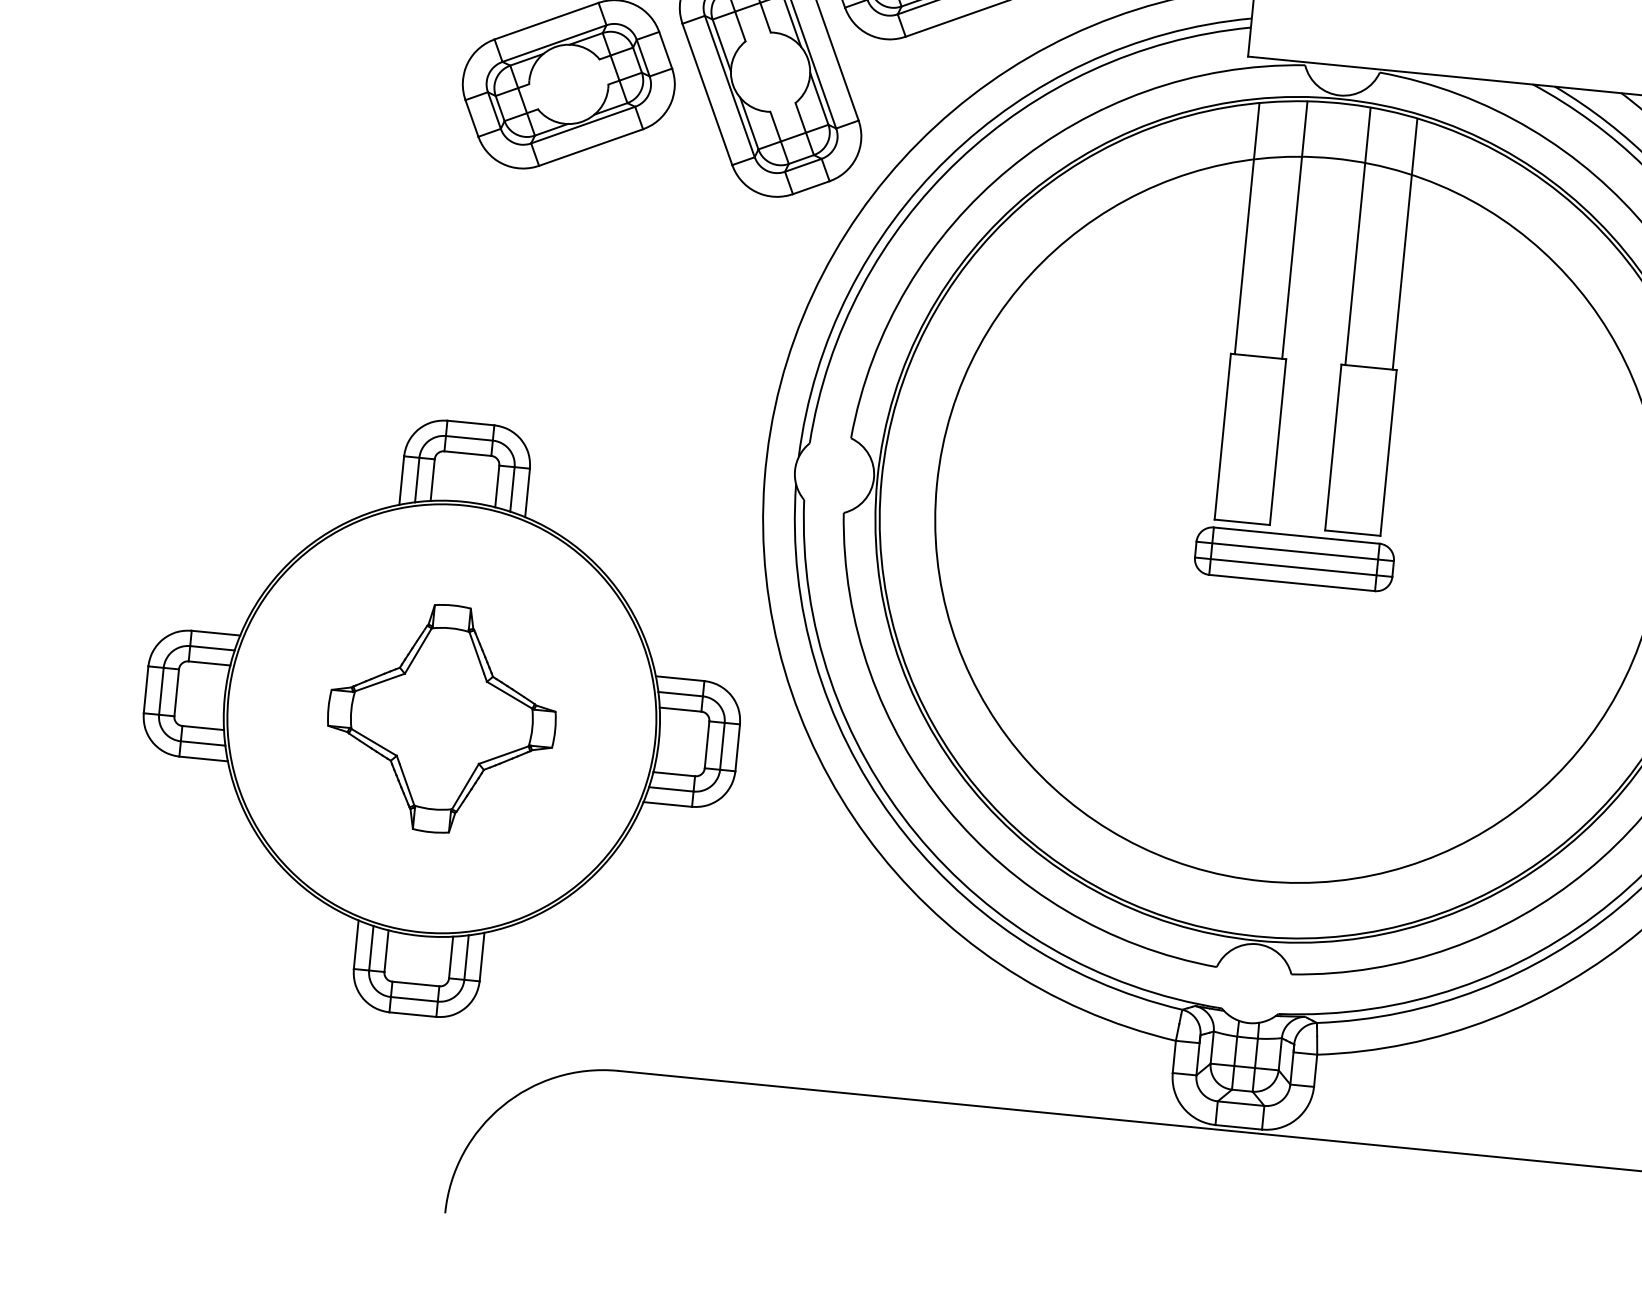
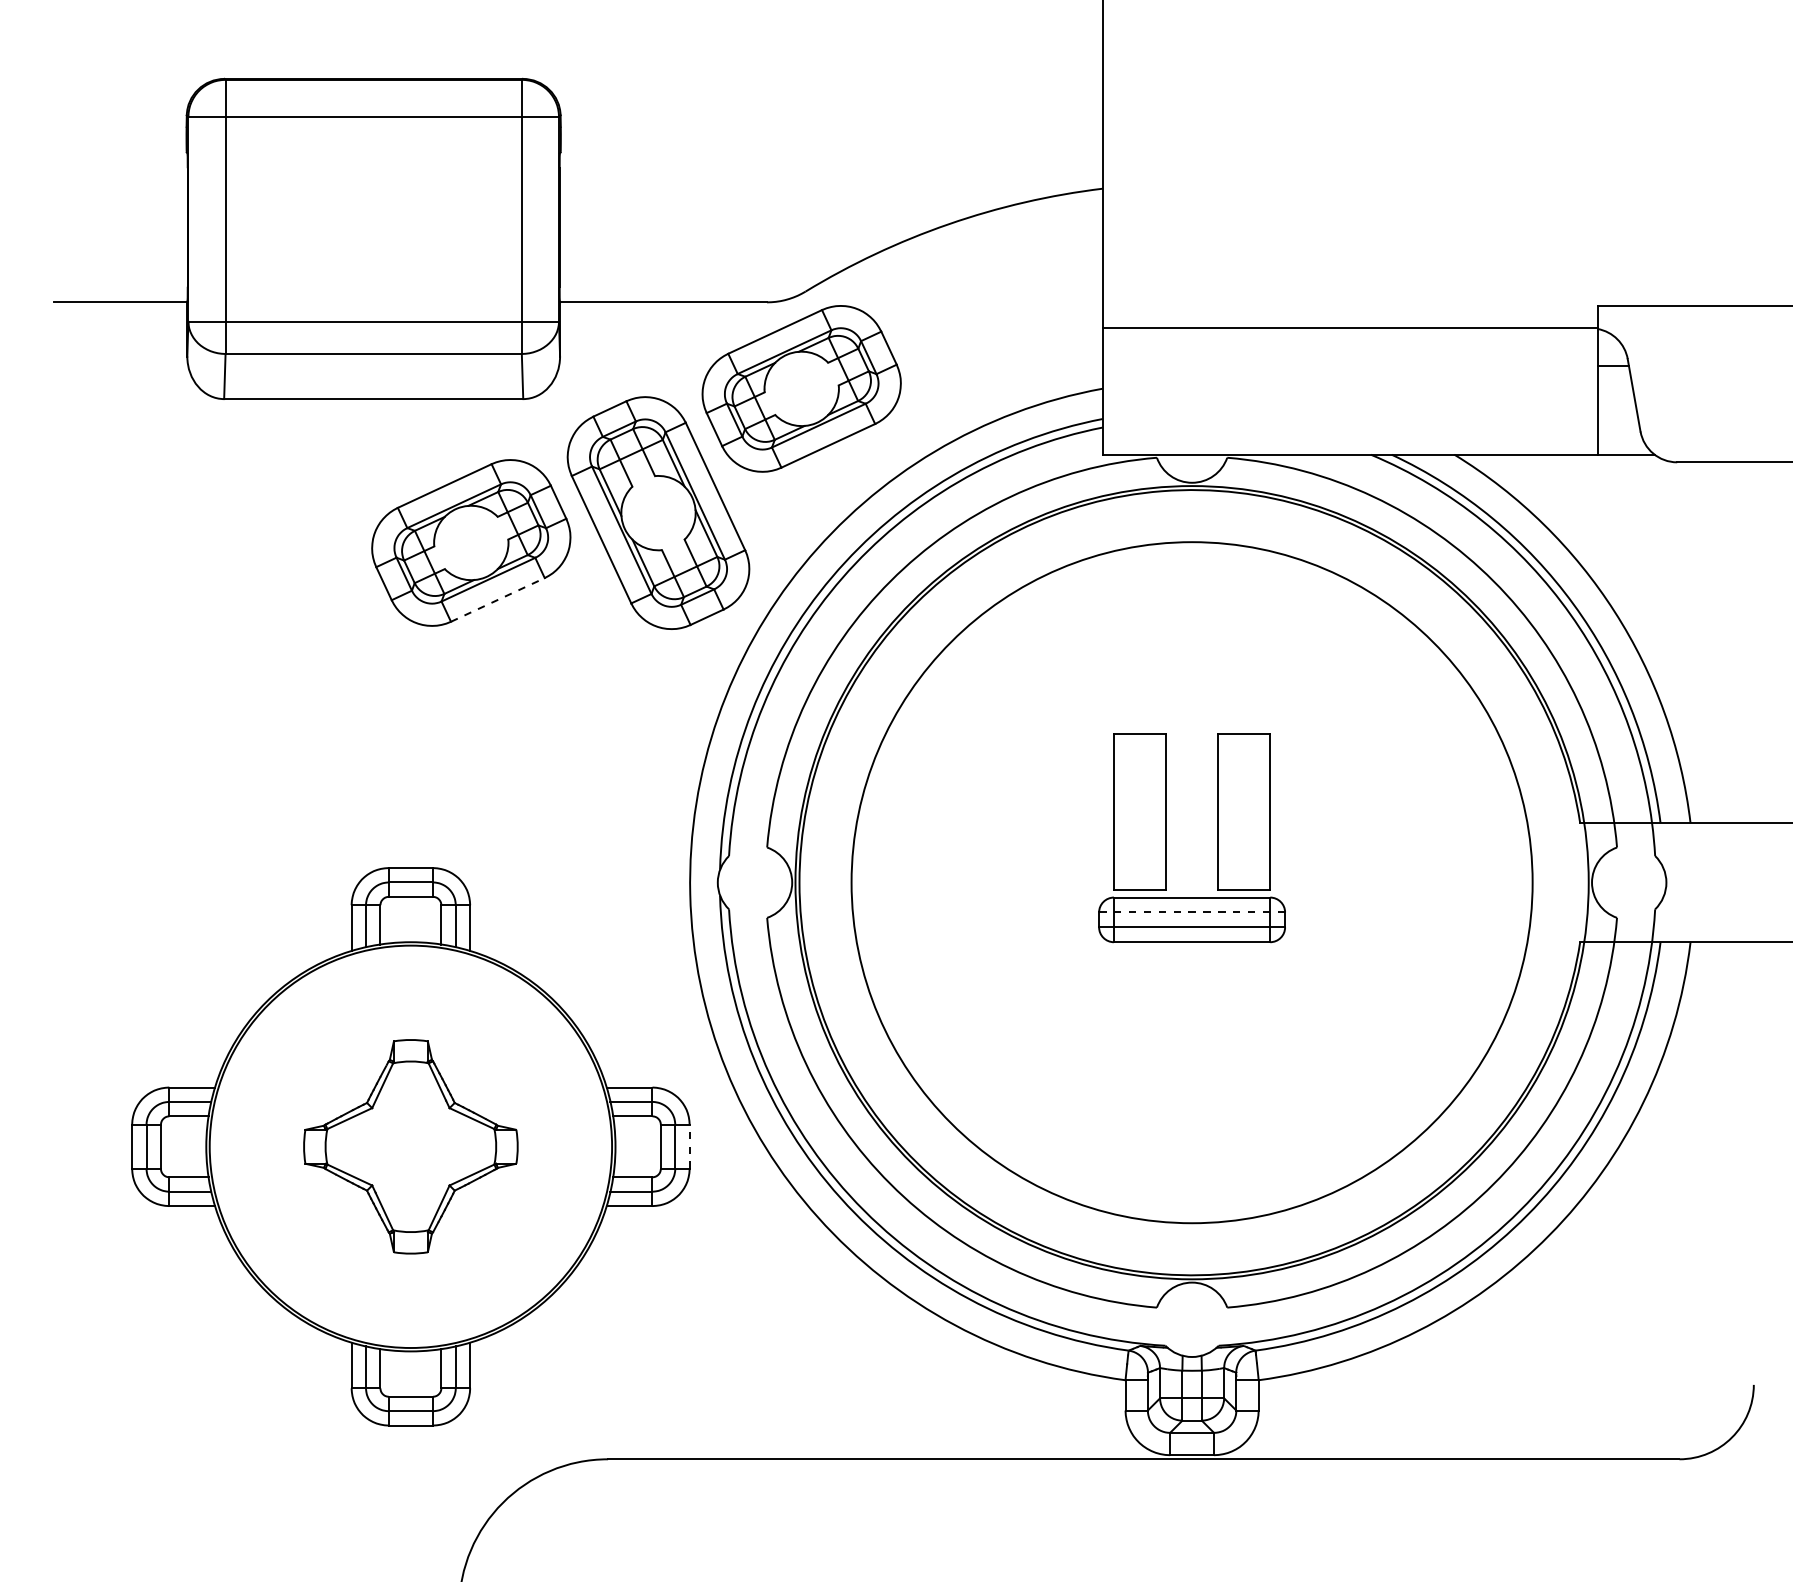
line: (590, 147) -> (497, 599), solid -> dashed
line: (1246, 228) -> (1117, 615), removed
line: (1295, 230) -> (1162, 612), removed
line: (1357, 236) -> (1221, 612), removed
line: (1405, 244) -> (1266, 615), removed
line: (1294, 551) -> (1191, 912), solid -> dashed
line: (737, 747) -> (689, 1146), solid -> dashed

